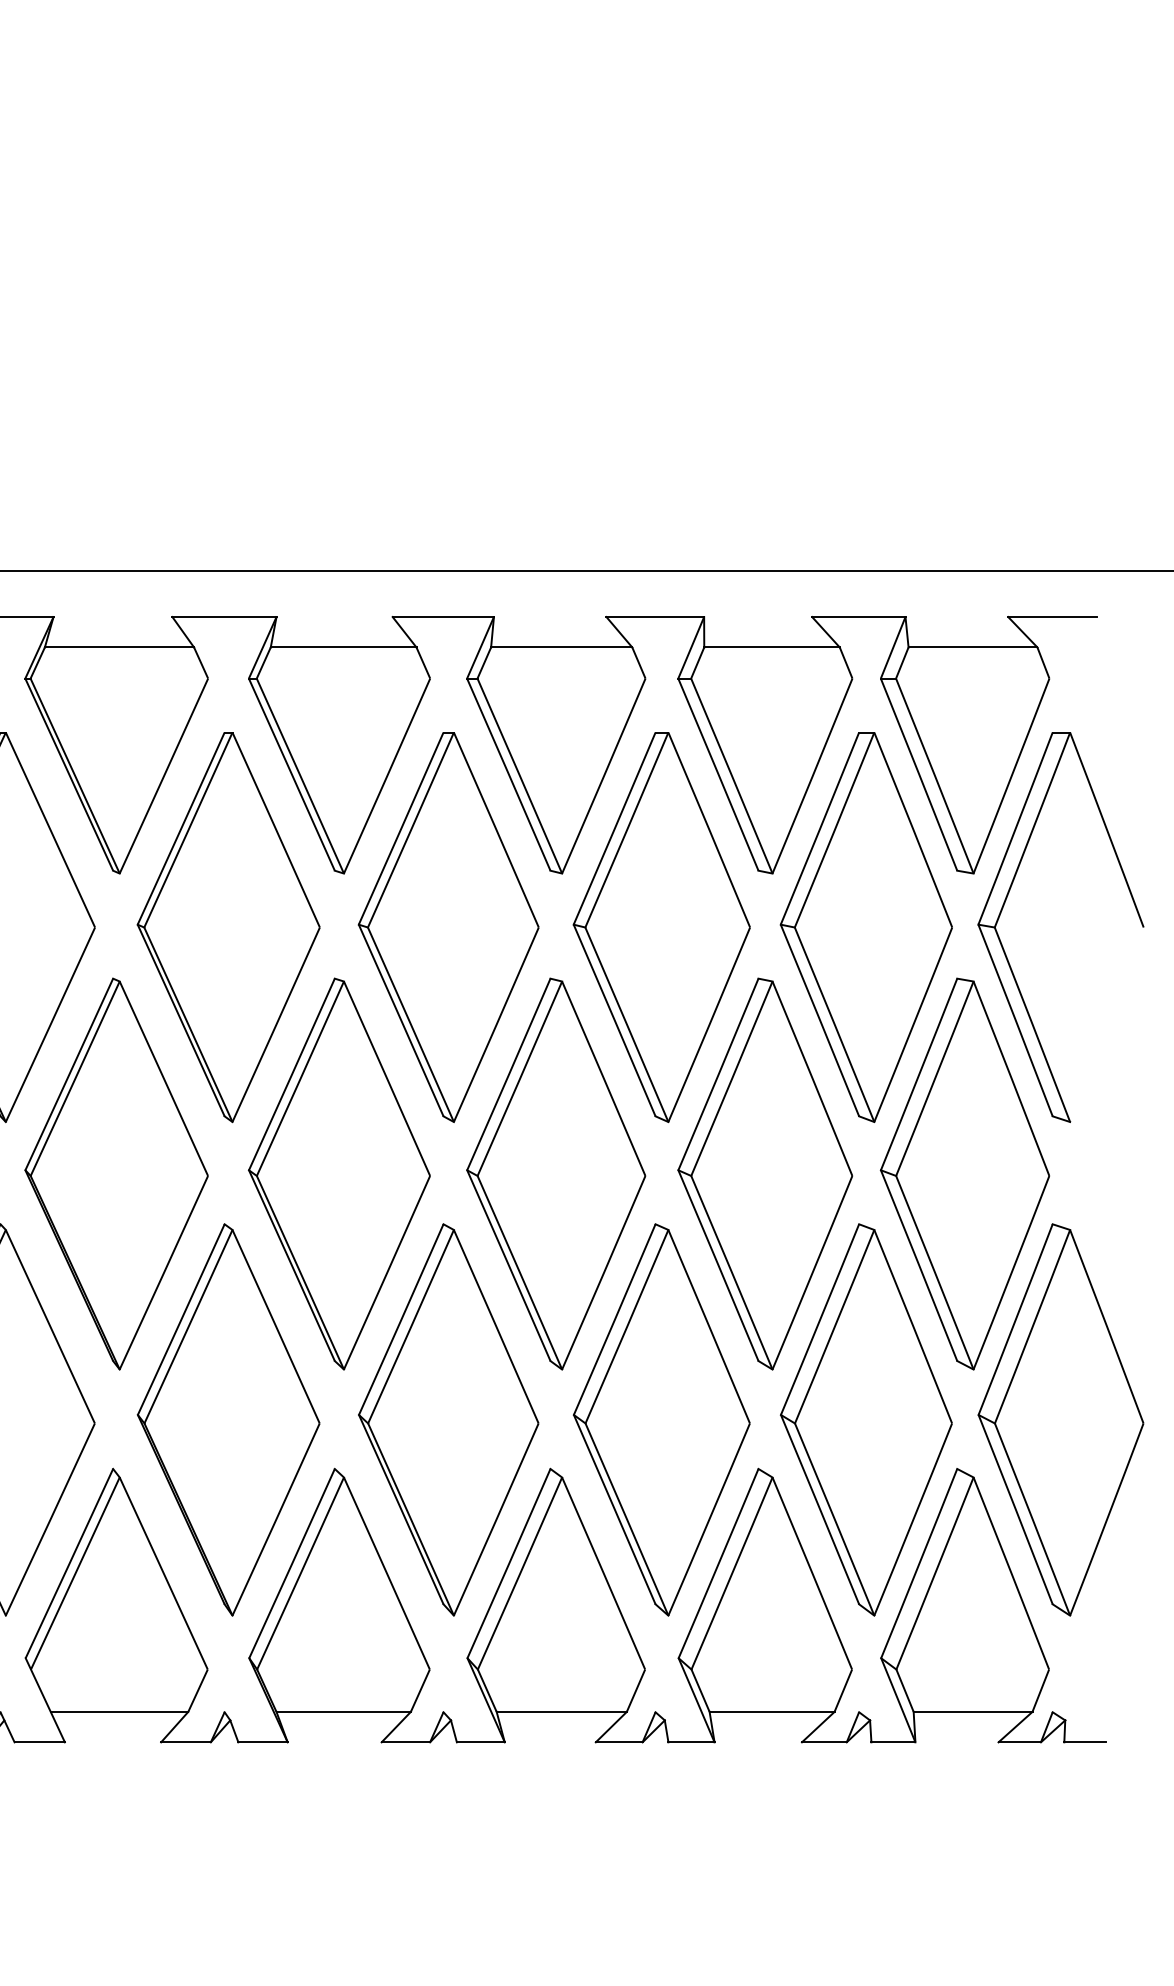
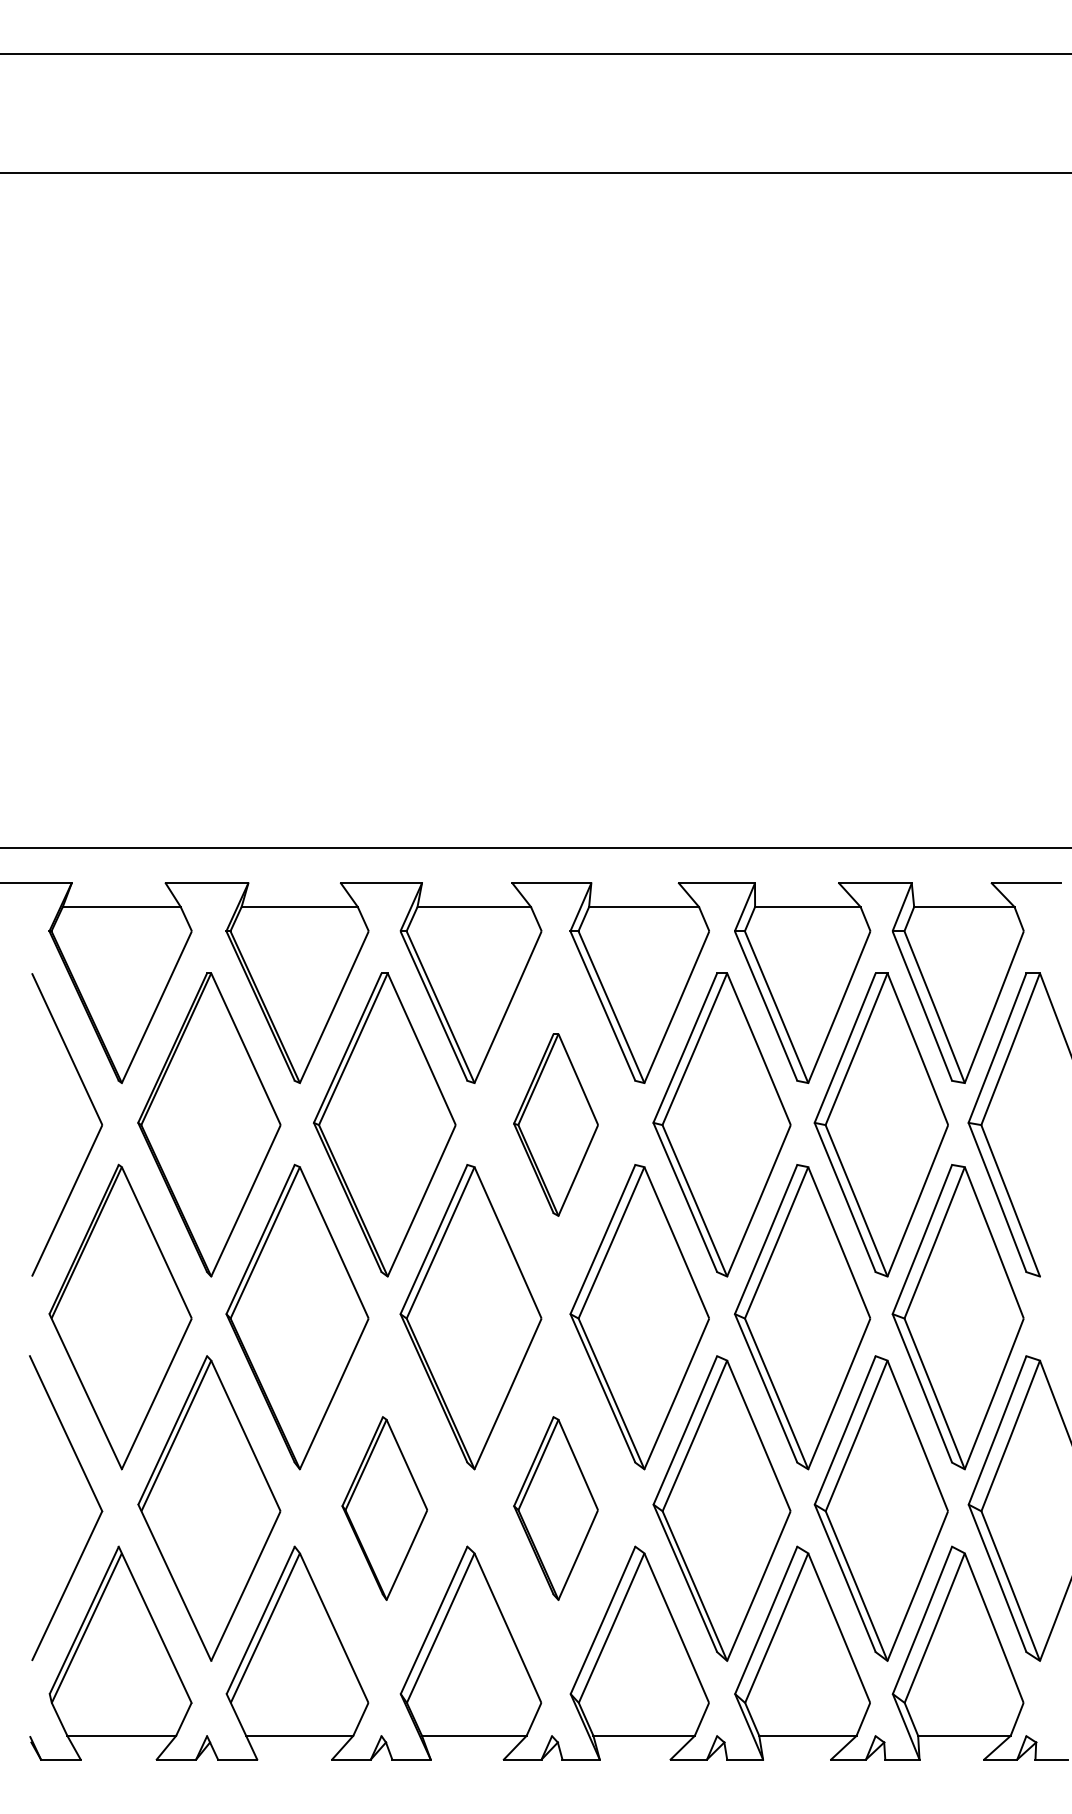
part: (447, 926) -> (555, 1124), size x0.6
part: (228, 1419) -> (384, 1508), size x0.6
part: (447, 1419) -> (555, 1508), size x0.6

